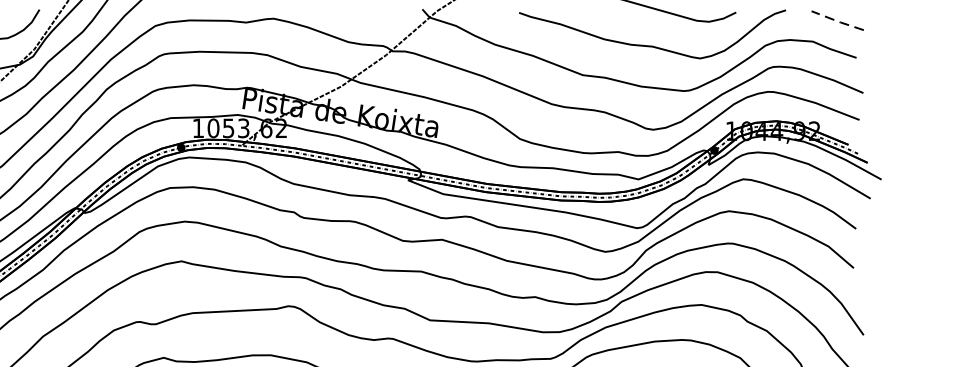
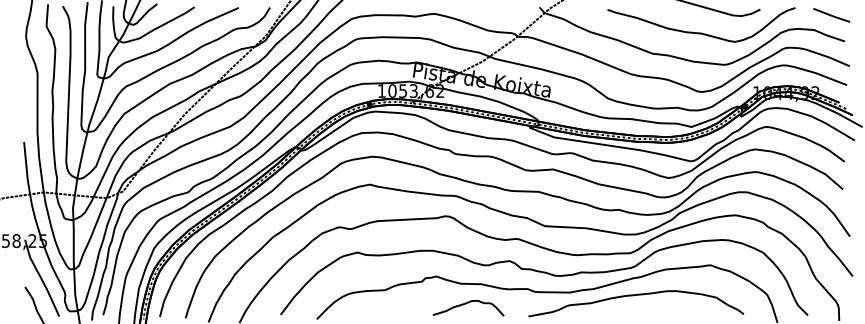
line: (837, 20) -> (831, 15), dashed -> solid

